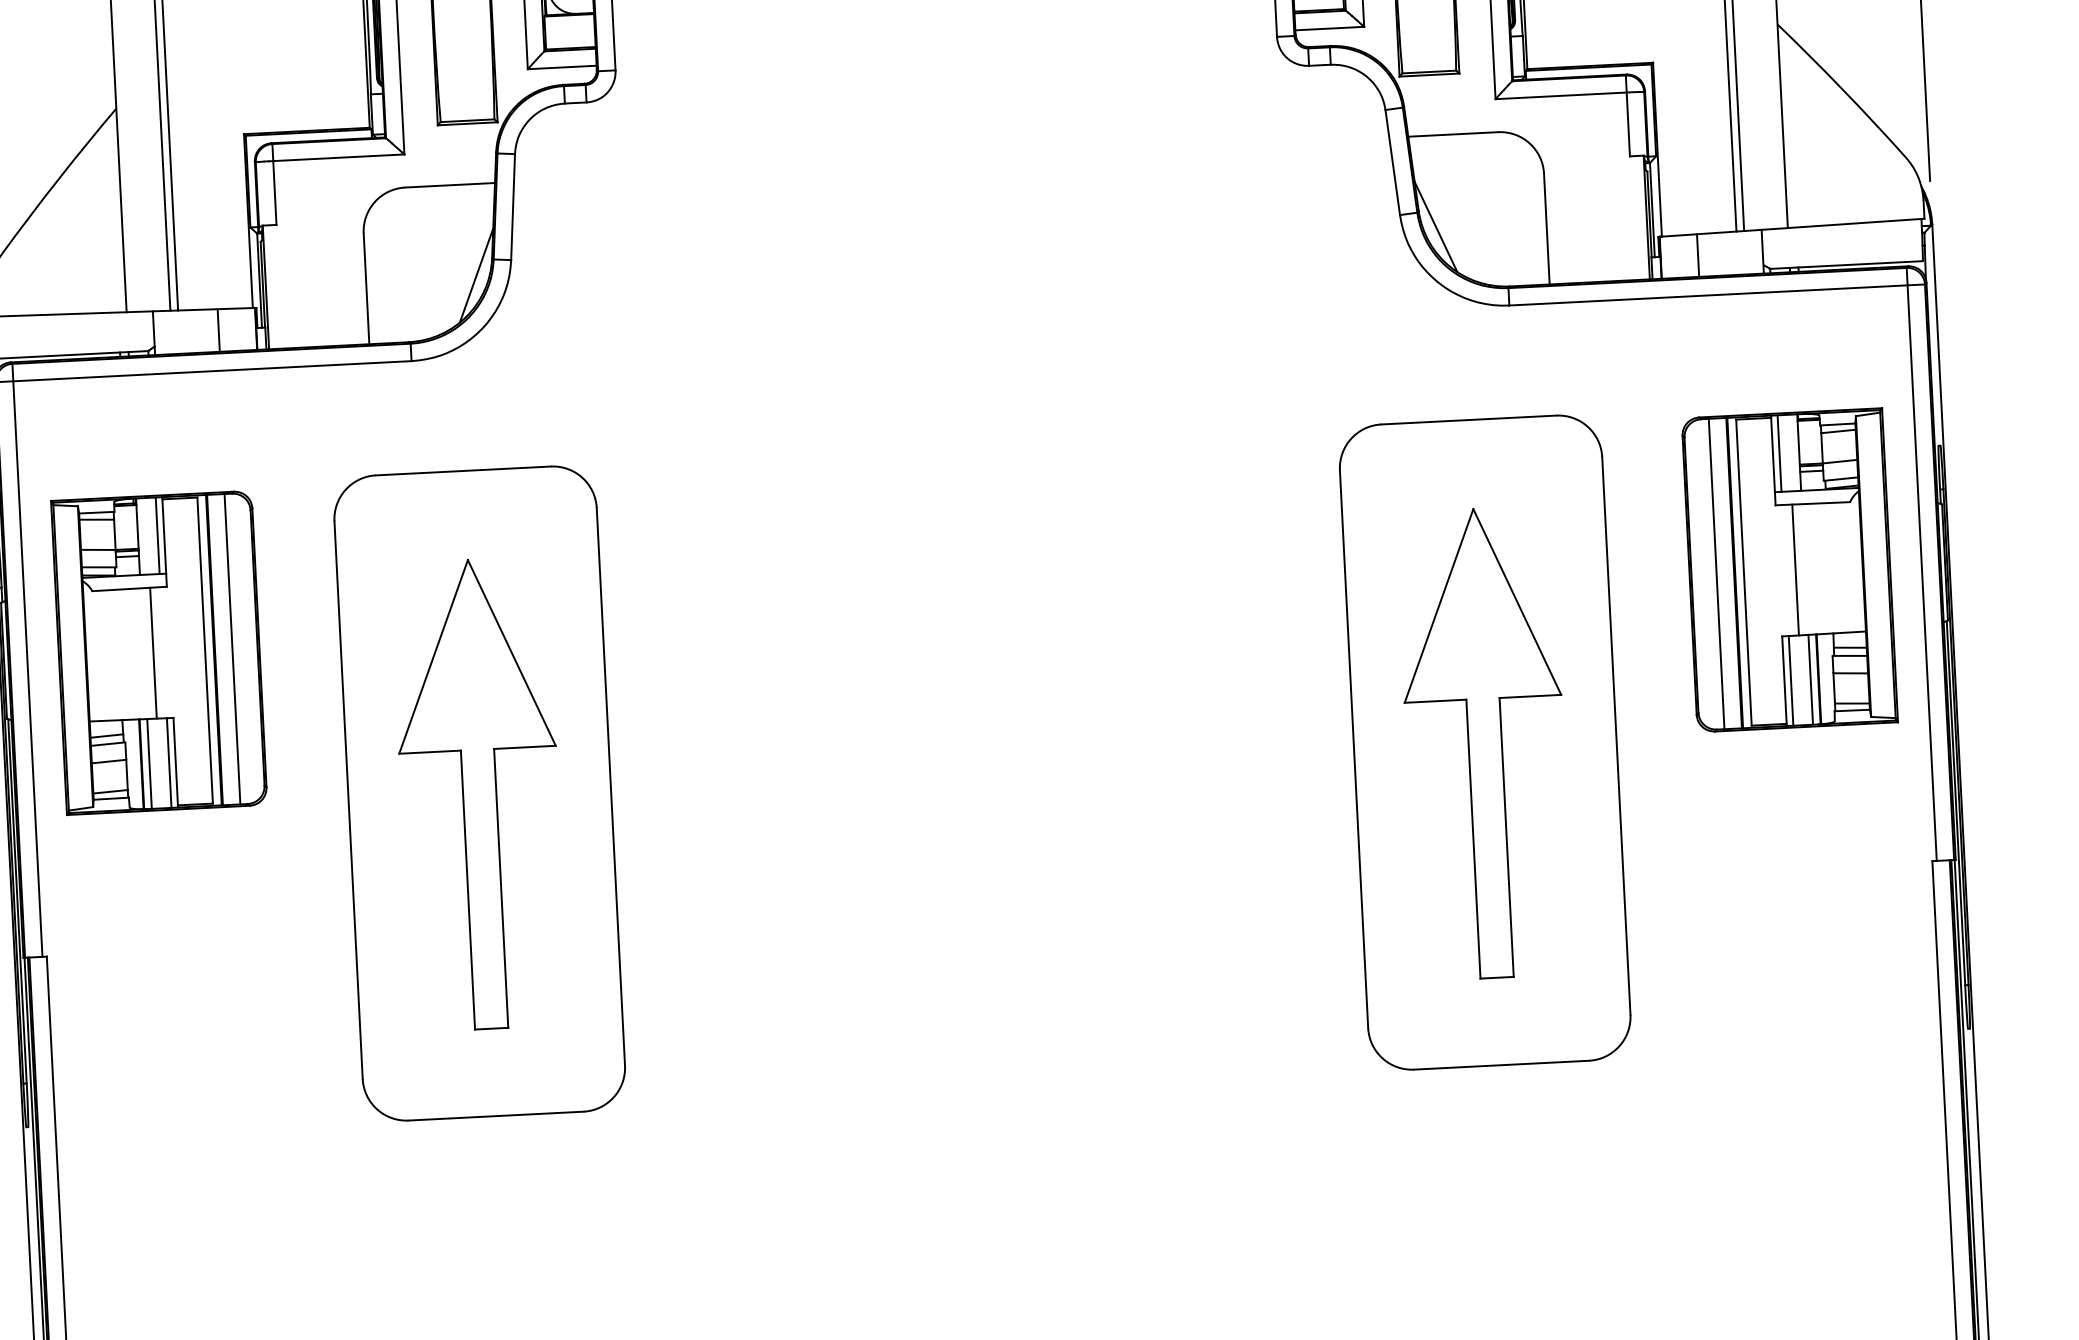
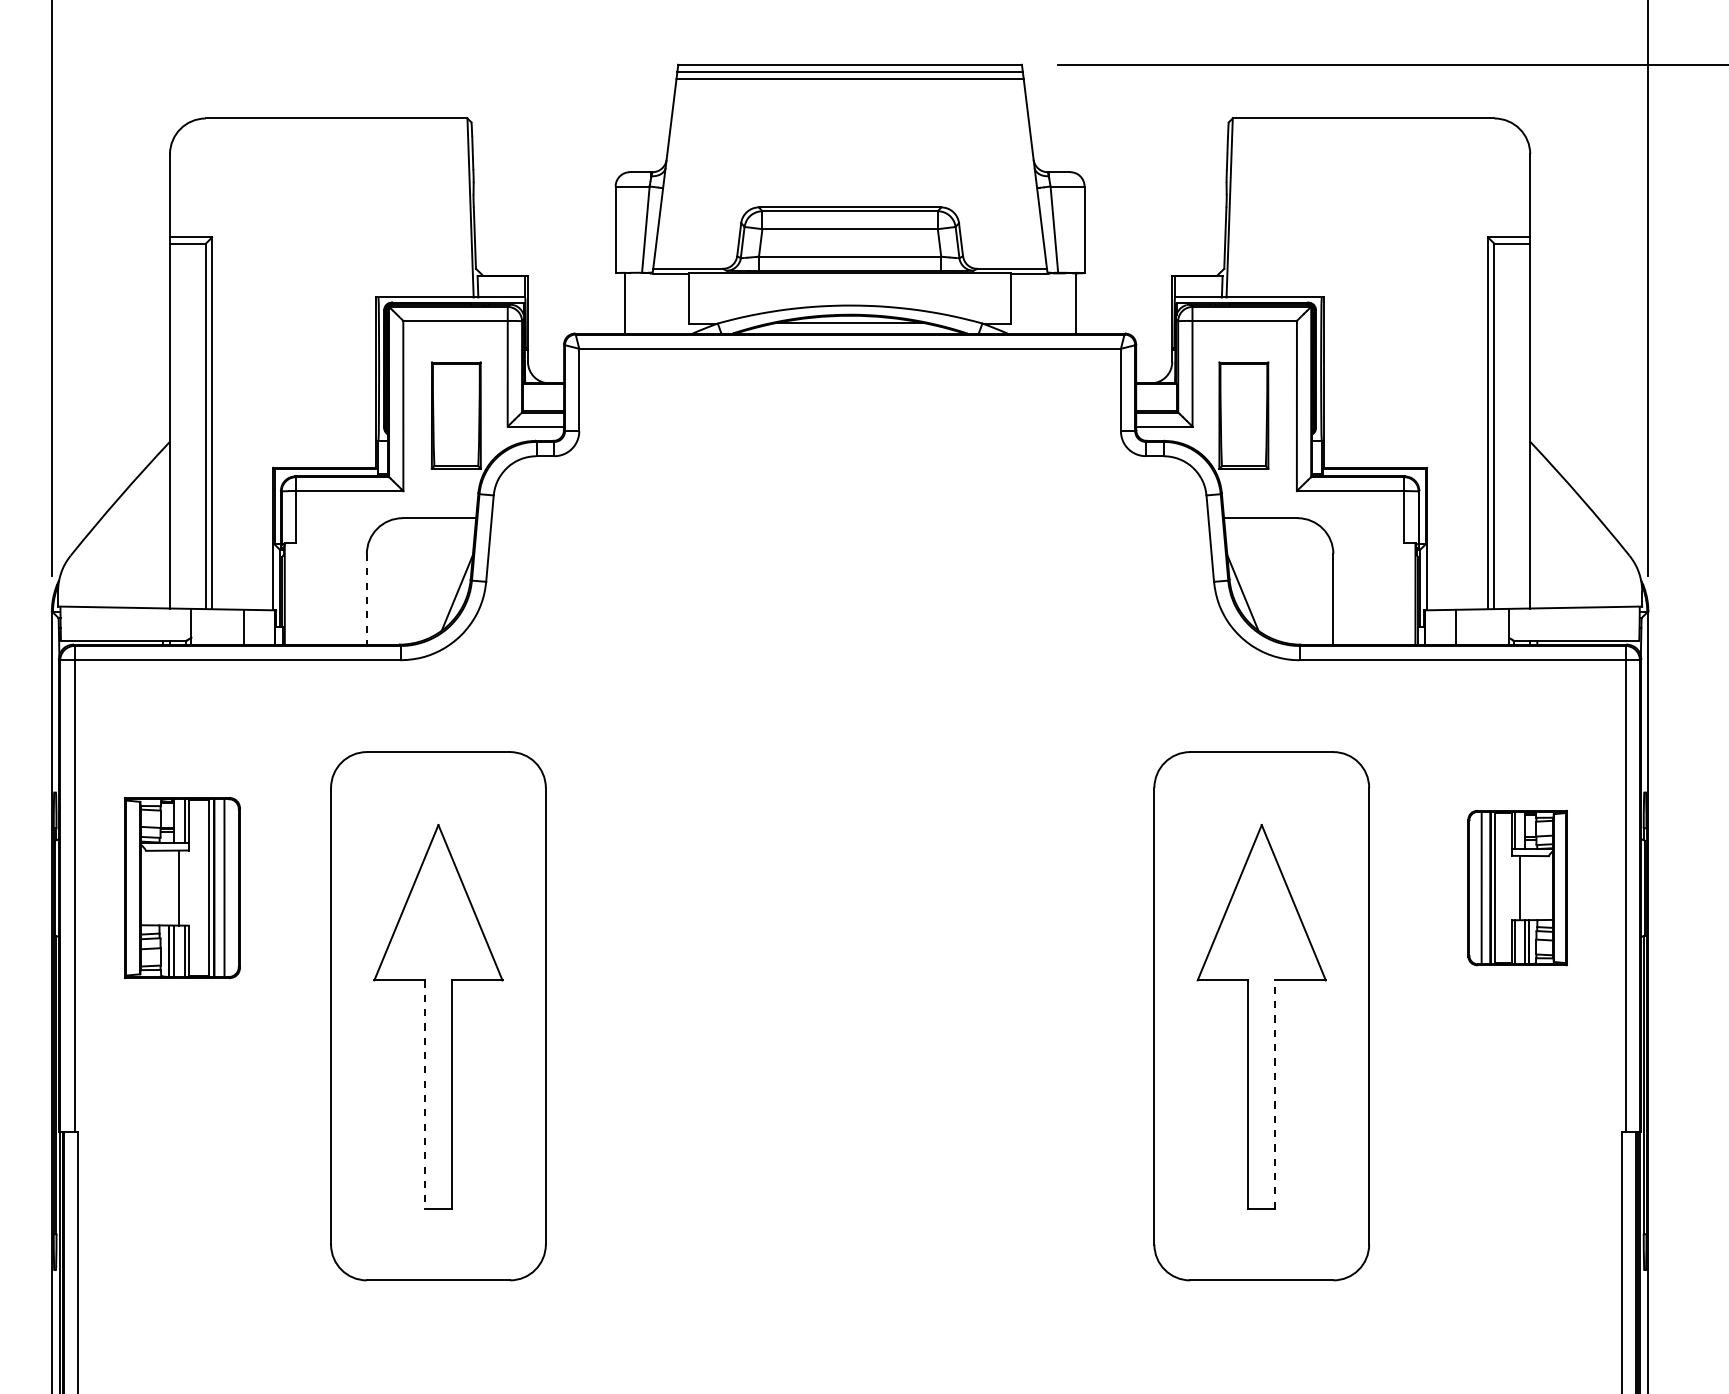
line: (366, 289) -> (366, 599), solid -> dashed
part: (1789, 569) -> (1517, 887), size x0.6
part: (159, 652) -> (182, 887), size x0.7
line: (1506, 837) -> (1275, 1094), solid -> dashed
line: (467, 891) -> (424, 1095), solid -> dashed

